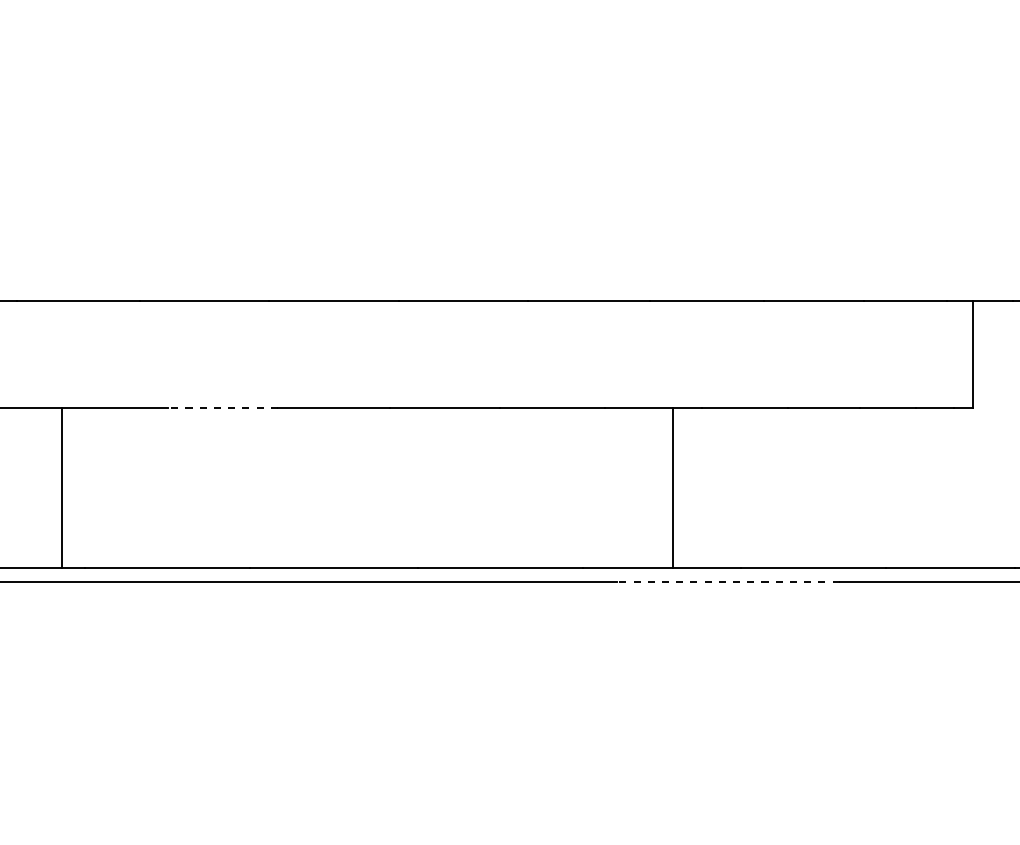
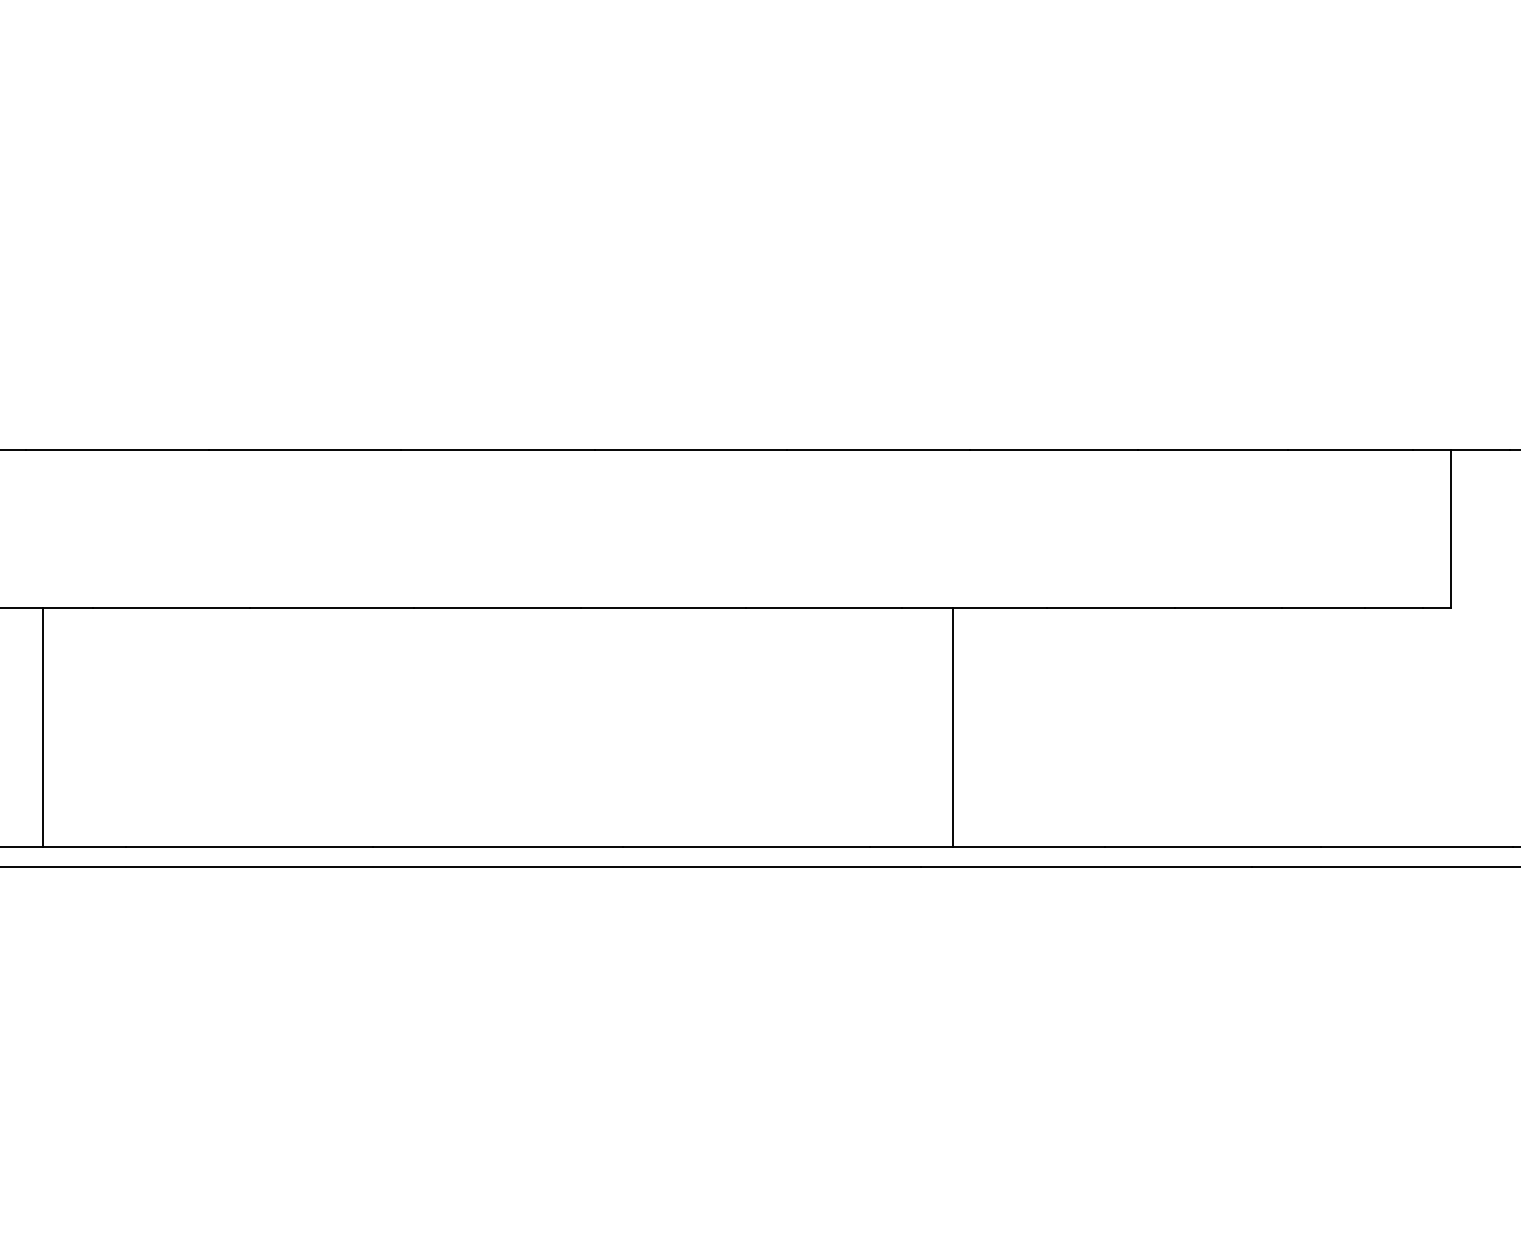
line: (222, 408) -> (331, 609), dashed -> solid
line: (62, 487) -> (42, 726), moved
line: (673, 487) -> (953, 726), moved
line: (728, 581) -> (1086, 867), dashed -> solid

